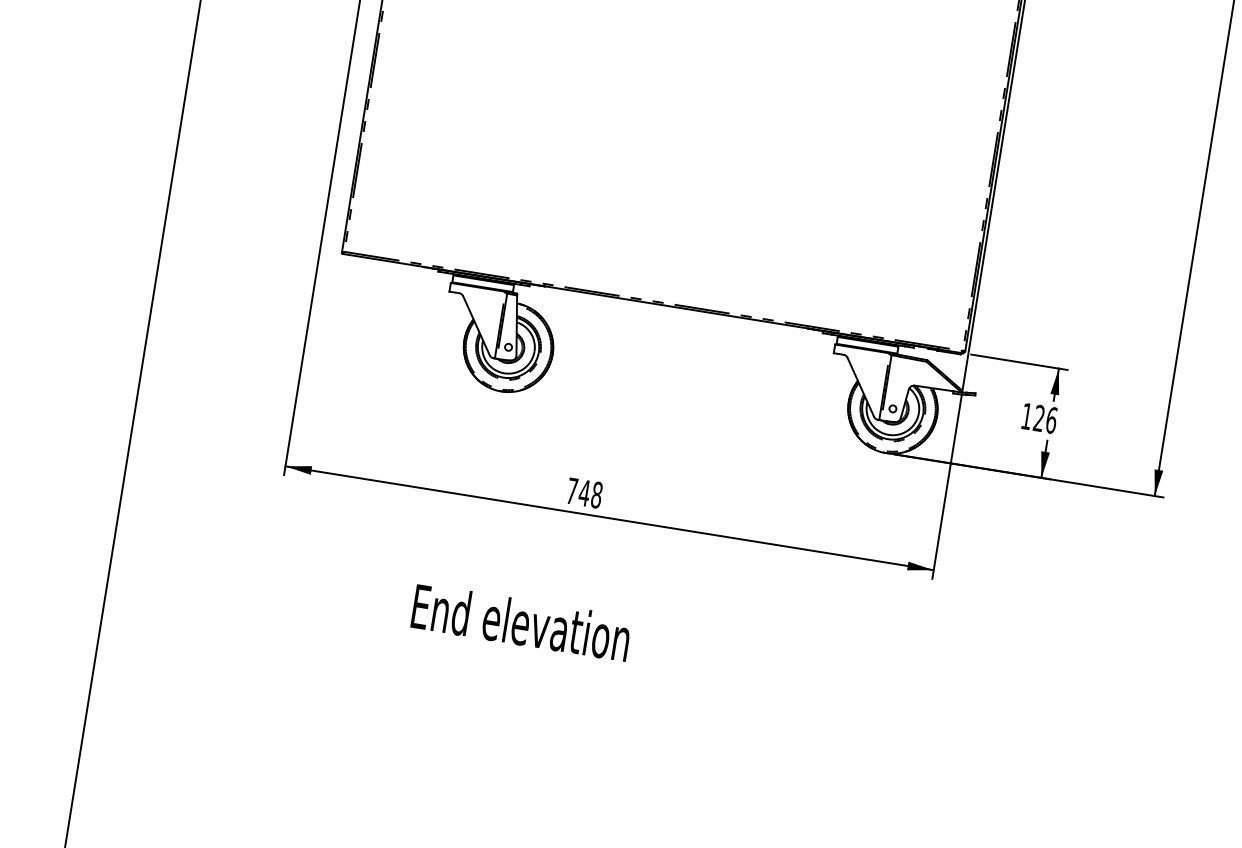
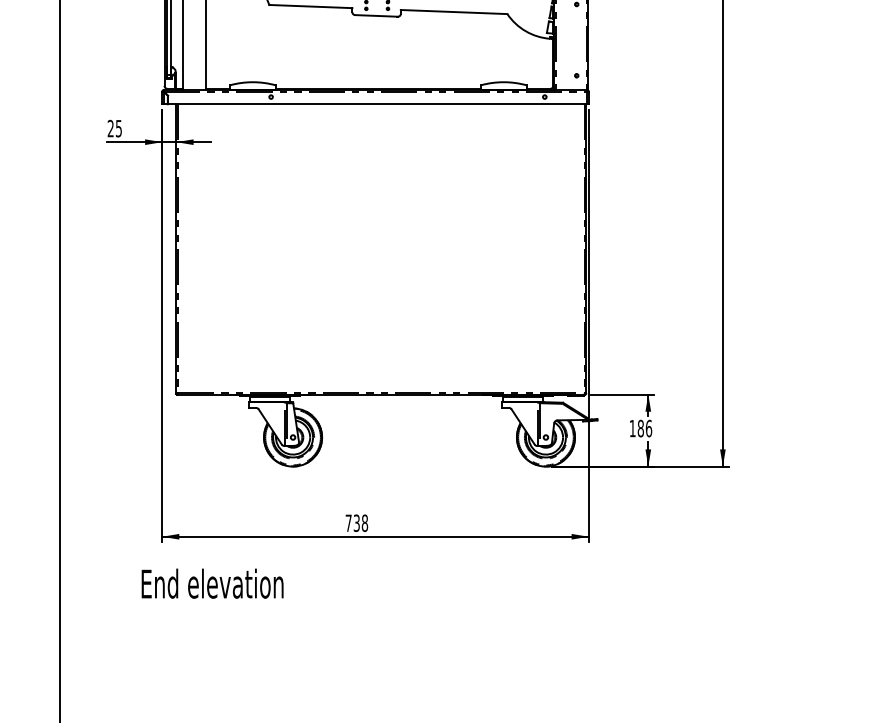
text: (1038, 418) -> (640, 428), 126 -> 186
text: (584, 493) -> (356, 523), 748 -> 738
text: (521, 622) -> (212, 583), moved

